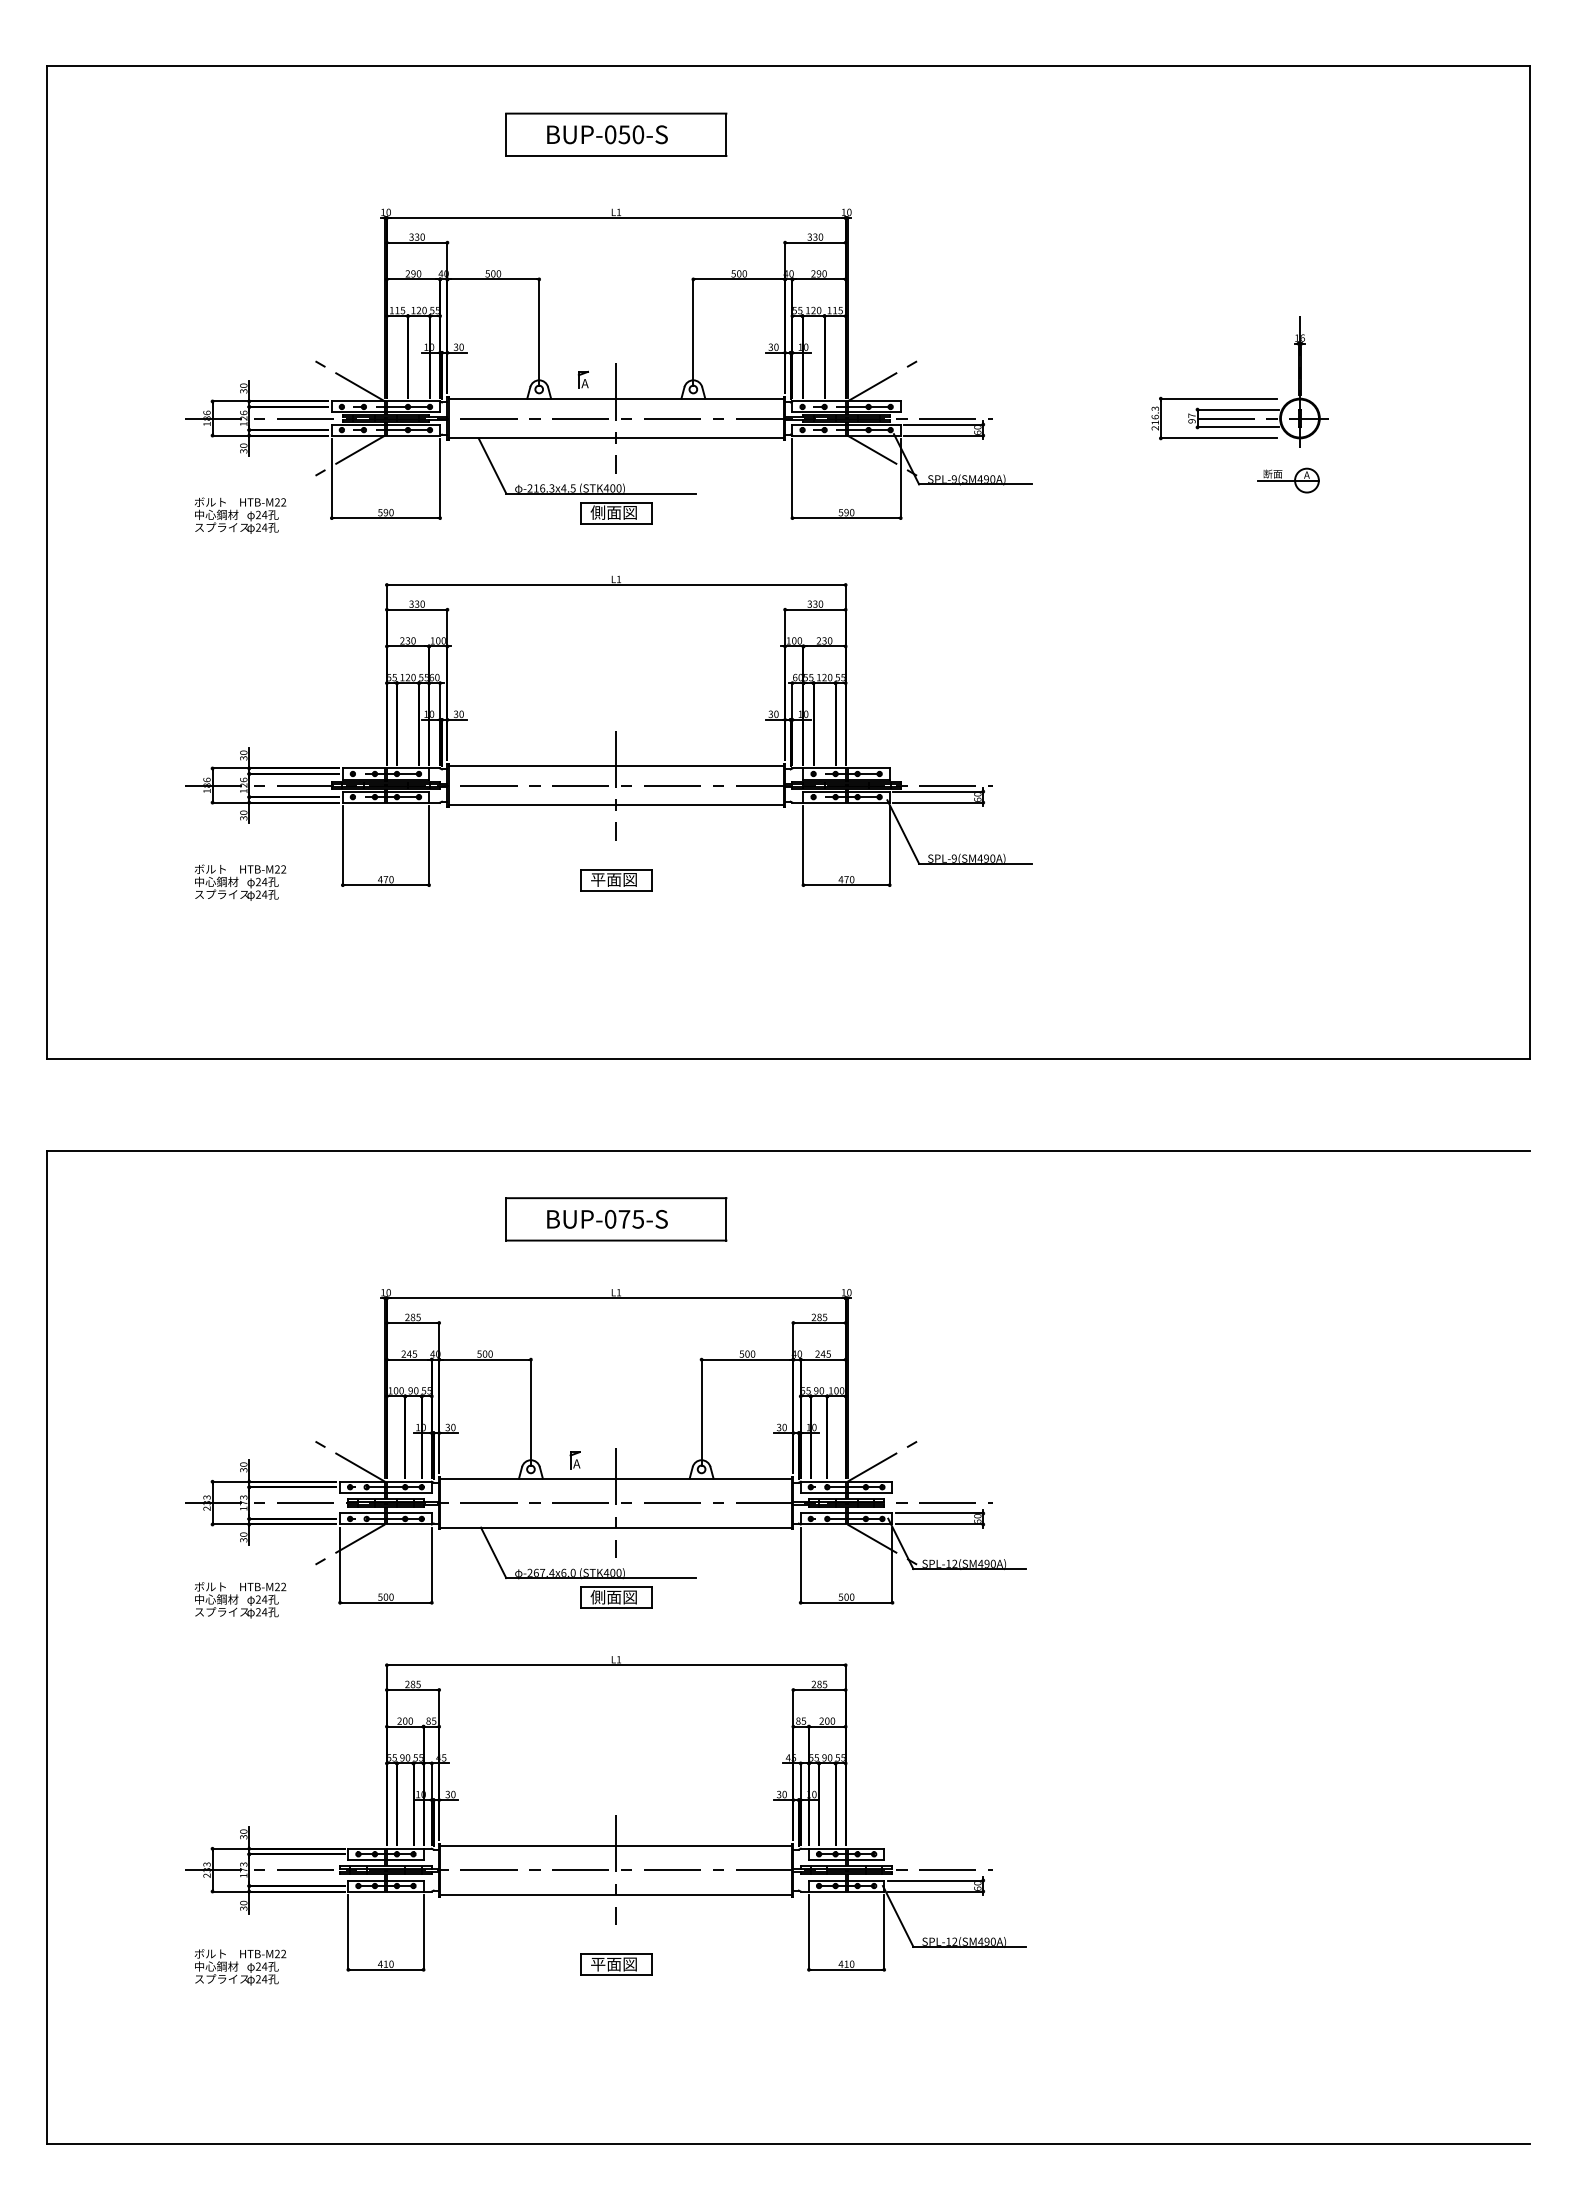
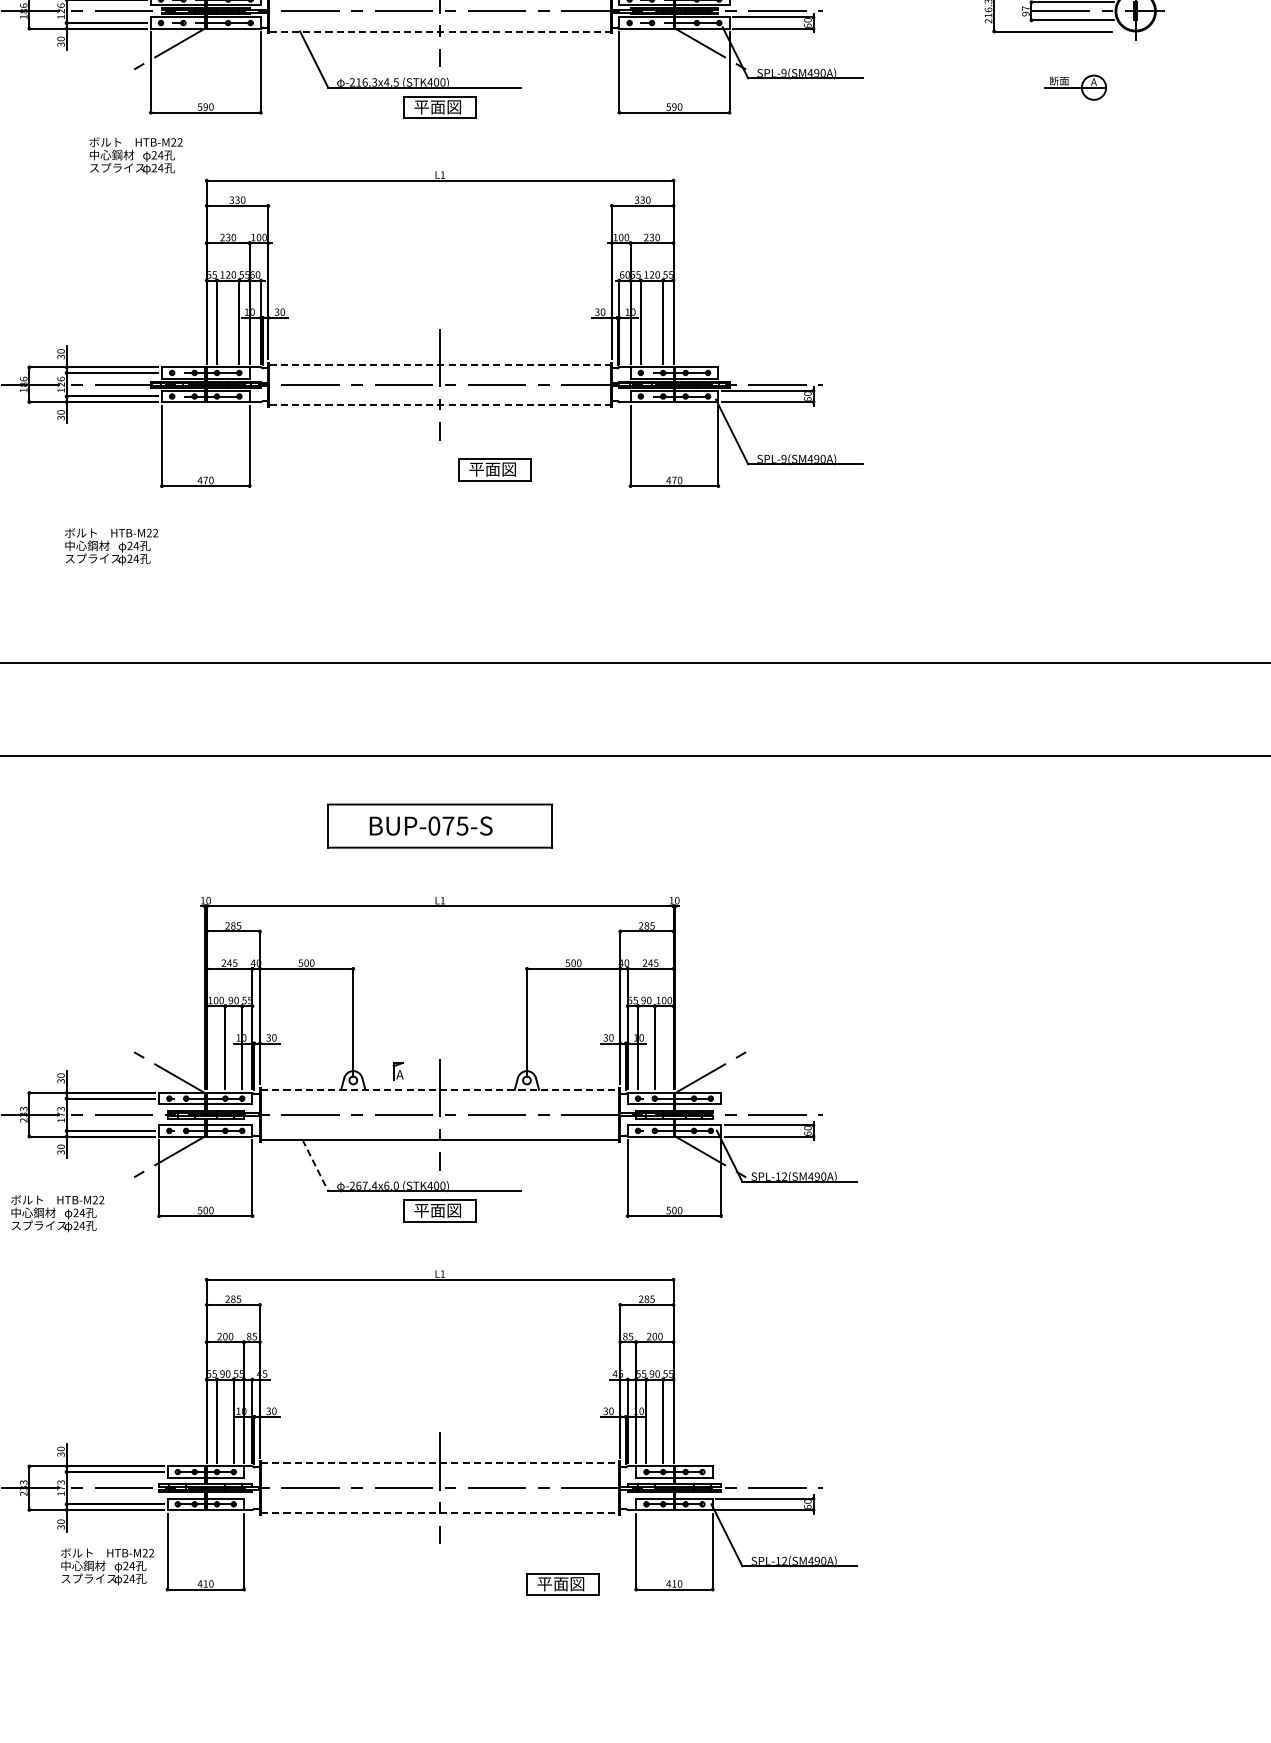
line: (616, 438) -> (440, 31), solid -> dashed
part: (1288, 480) -> (1075, 87), moved
text: (597, 512) -> (421, 106), 側面図 -> 平面図
text: (240, 515) -> (136, 155), moved
line: (616, 765) -> (440, 364), solid -> dashed
line: (616, 805) -> (440, 405), solid -> dashed
part: (616, 880) -> (495, 470), moved
text: (240, 882) -> (111, 546), moved
line: (616, 1478) -> (440, 1089), solid -> dashed
line: (493, 1553) -> (315, 1166), solid -> dashed
text: (597, 1597) -> (421, 1210), 側面図 -> 平面図
line: (616, 1845) -> (440, 1463), solid -> dashed
line: (616, 1894) -> (440, 1512), solid -> dashed
part: (616, 1964) -> (563, 1584), moved
text: (240, 1967) -> (107, 1566), moved

